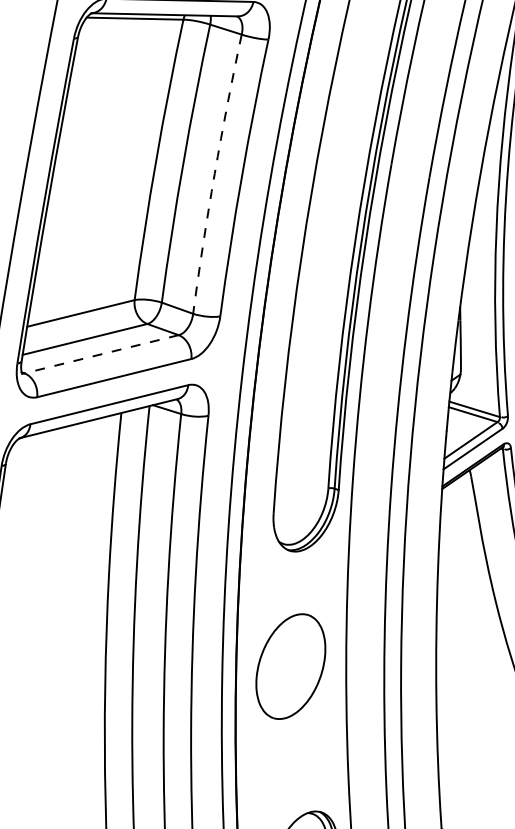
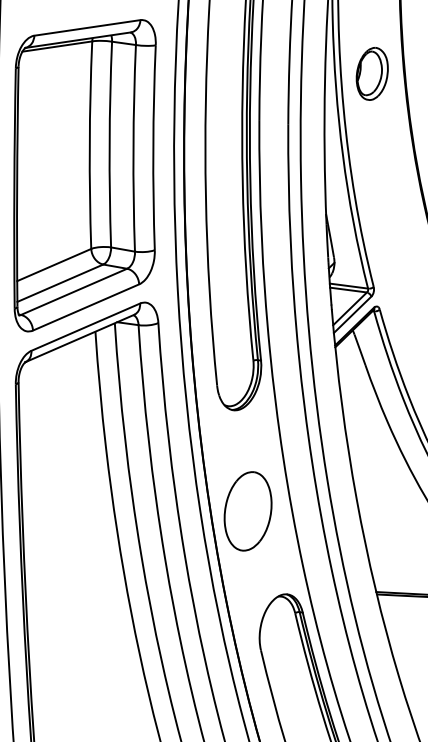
arc: (214, 173) -> (133, 148), dashed -> solid
line: (102, 353) -> (74, 291), dashed -> solid
part: (290, 666) -> (247, 511), moved

